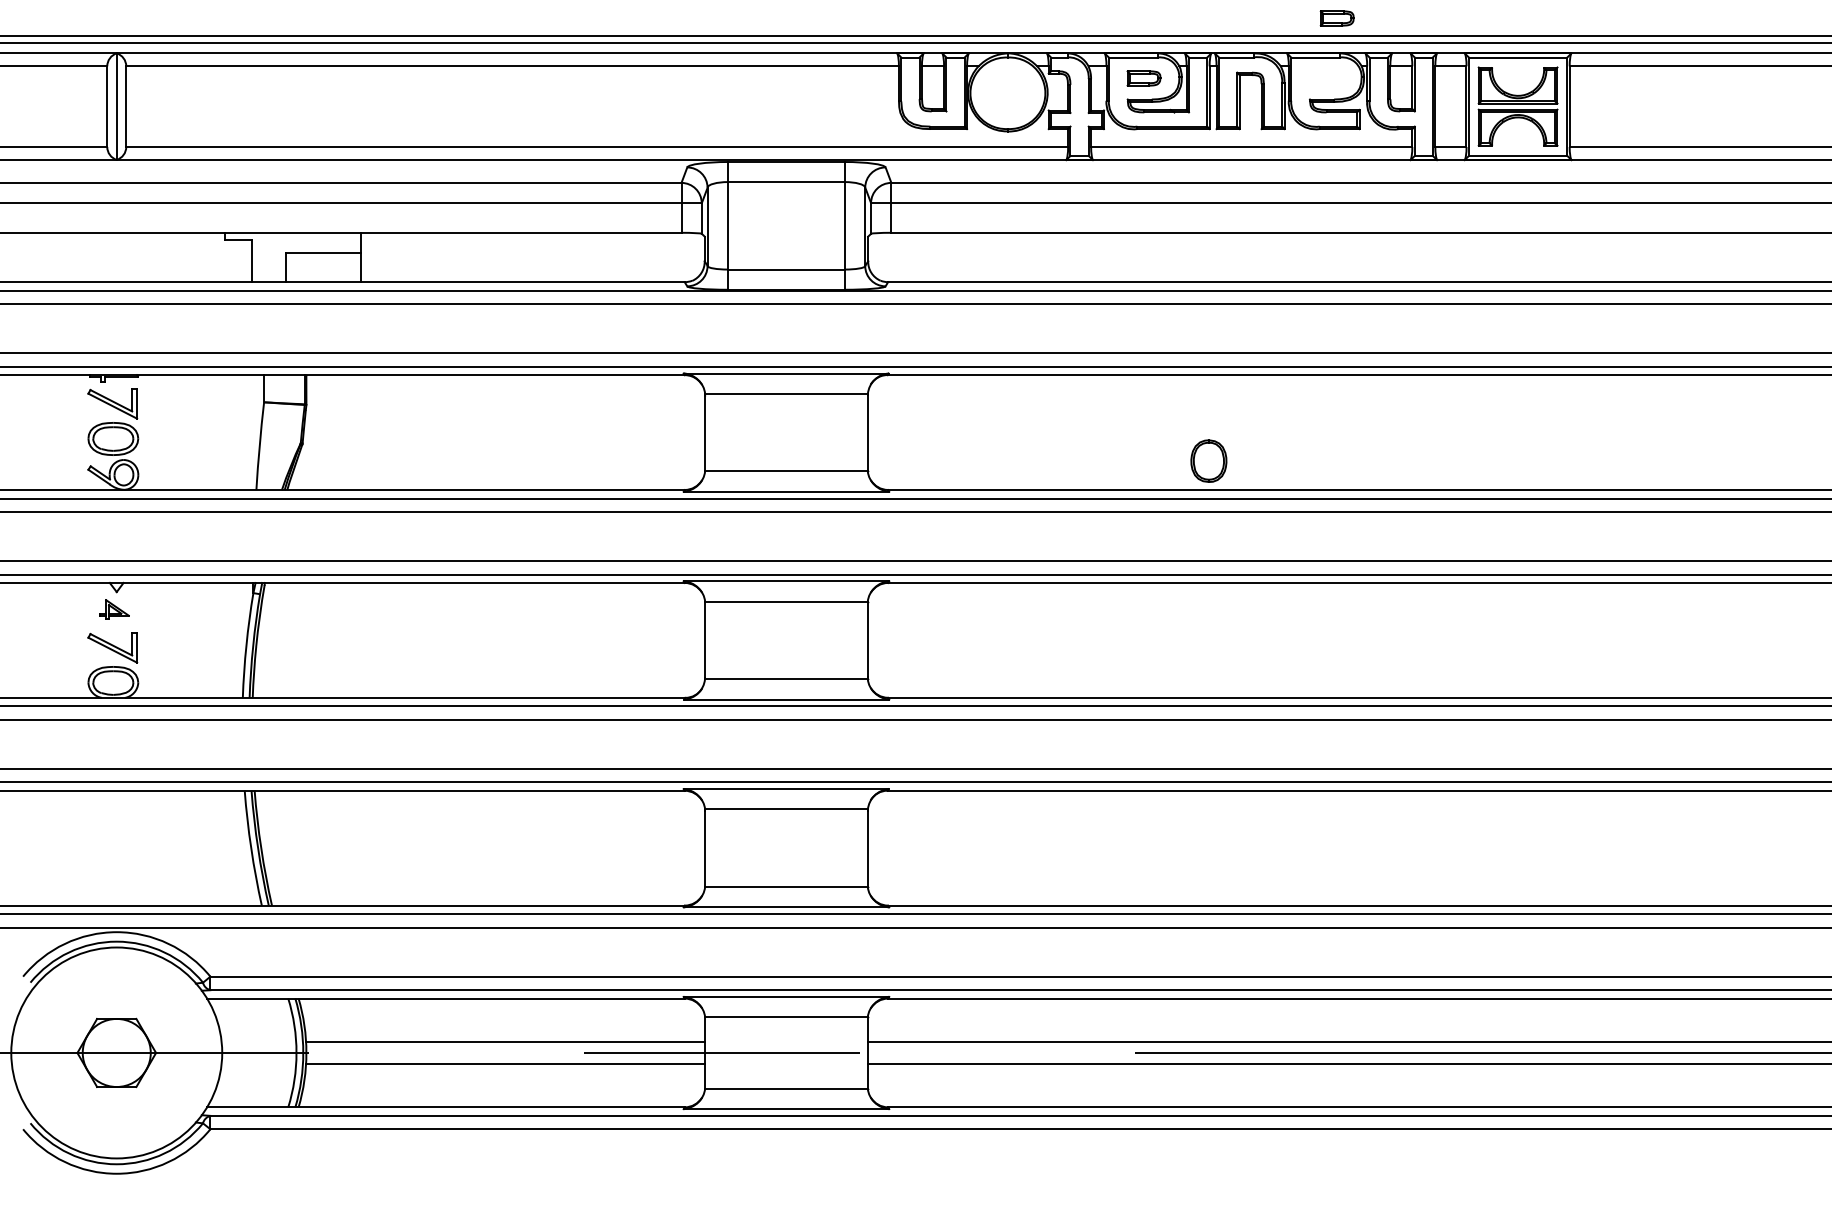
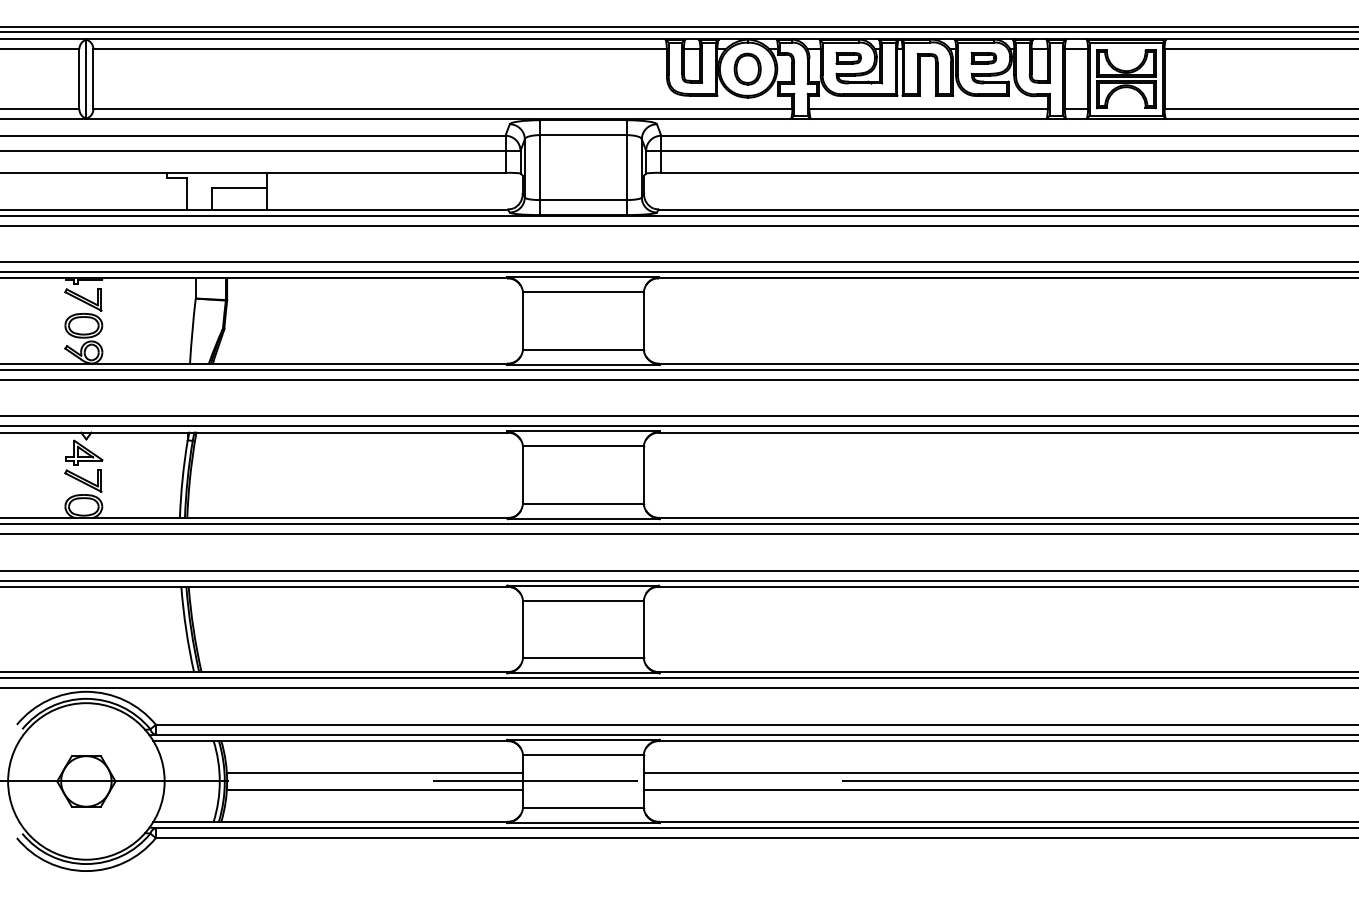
part: (1336, 18) -> (983, 58), moved
part: (1208, 460) -> (747, 68), moved
part: (114, 609) -> (84, 452), size x1.67

